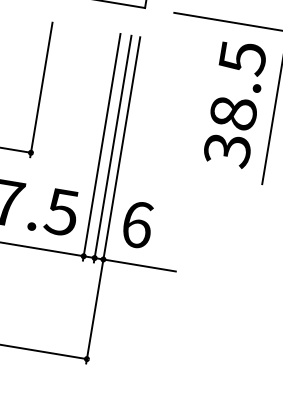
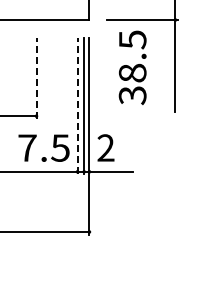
line: (41, 90) -> (36, 78), solid -> dashed
text: (234, 103) -> (132, 67), moved
line: (101, 146) -> (77, 105), solid -> dashed
text: (136, 223) -> (105, 147), 6 -> 2

